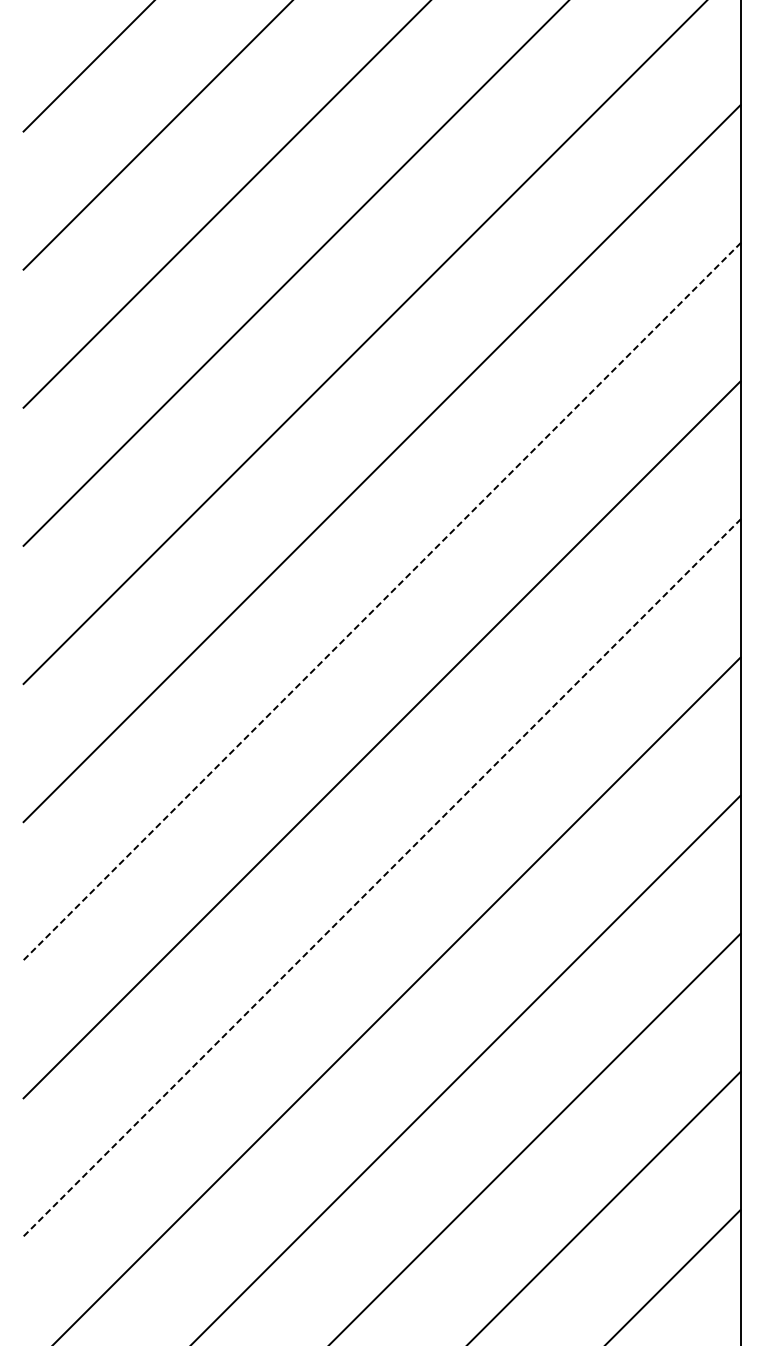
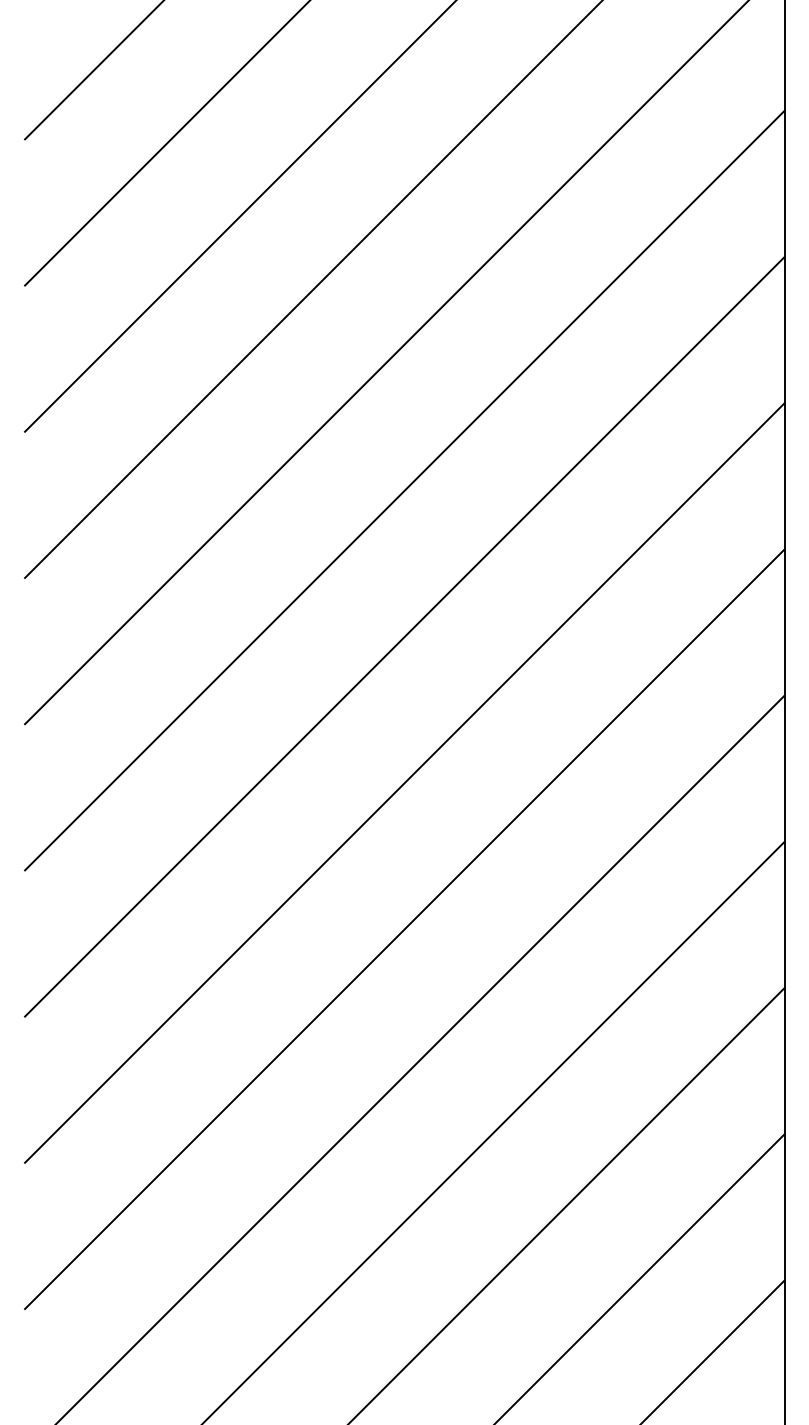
line: (382, 602) -> (404, 637), dashed -> solid
line: (382, 877) -> (404, 929), dashed -> solid

